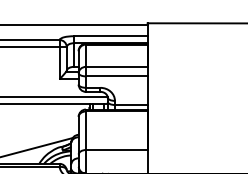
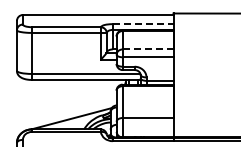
line: (111, 36) -> (143, 24), solid -> dashed
line: (117, 66) -> (148, 49), solid -> dashed

